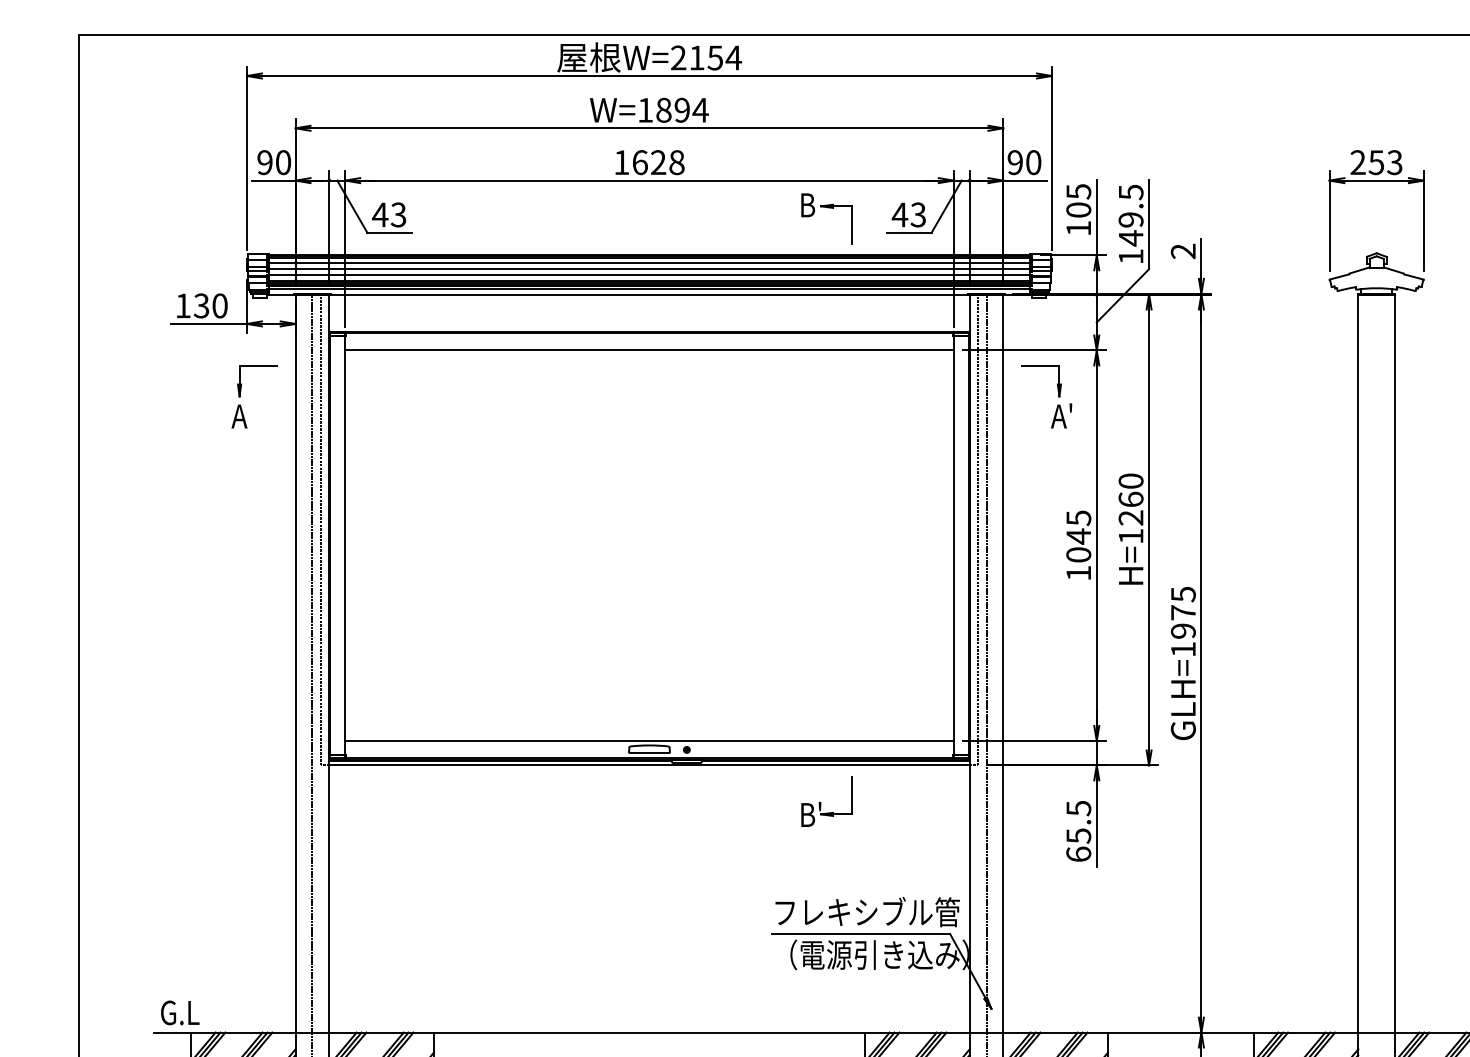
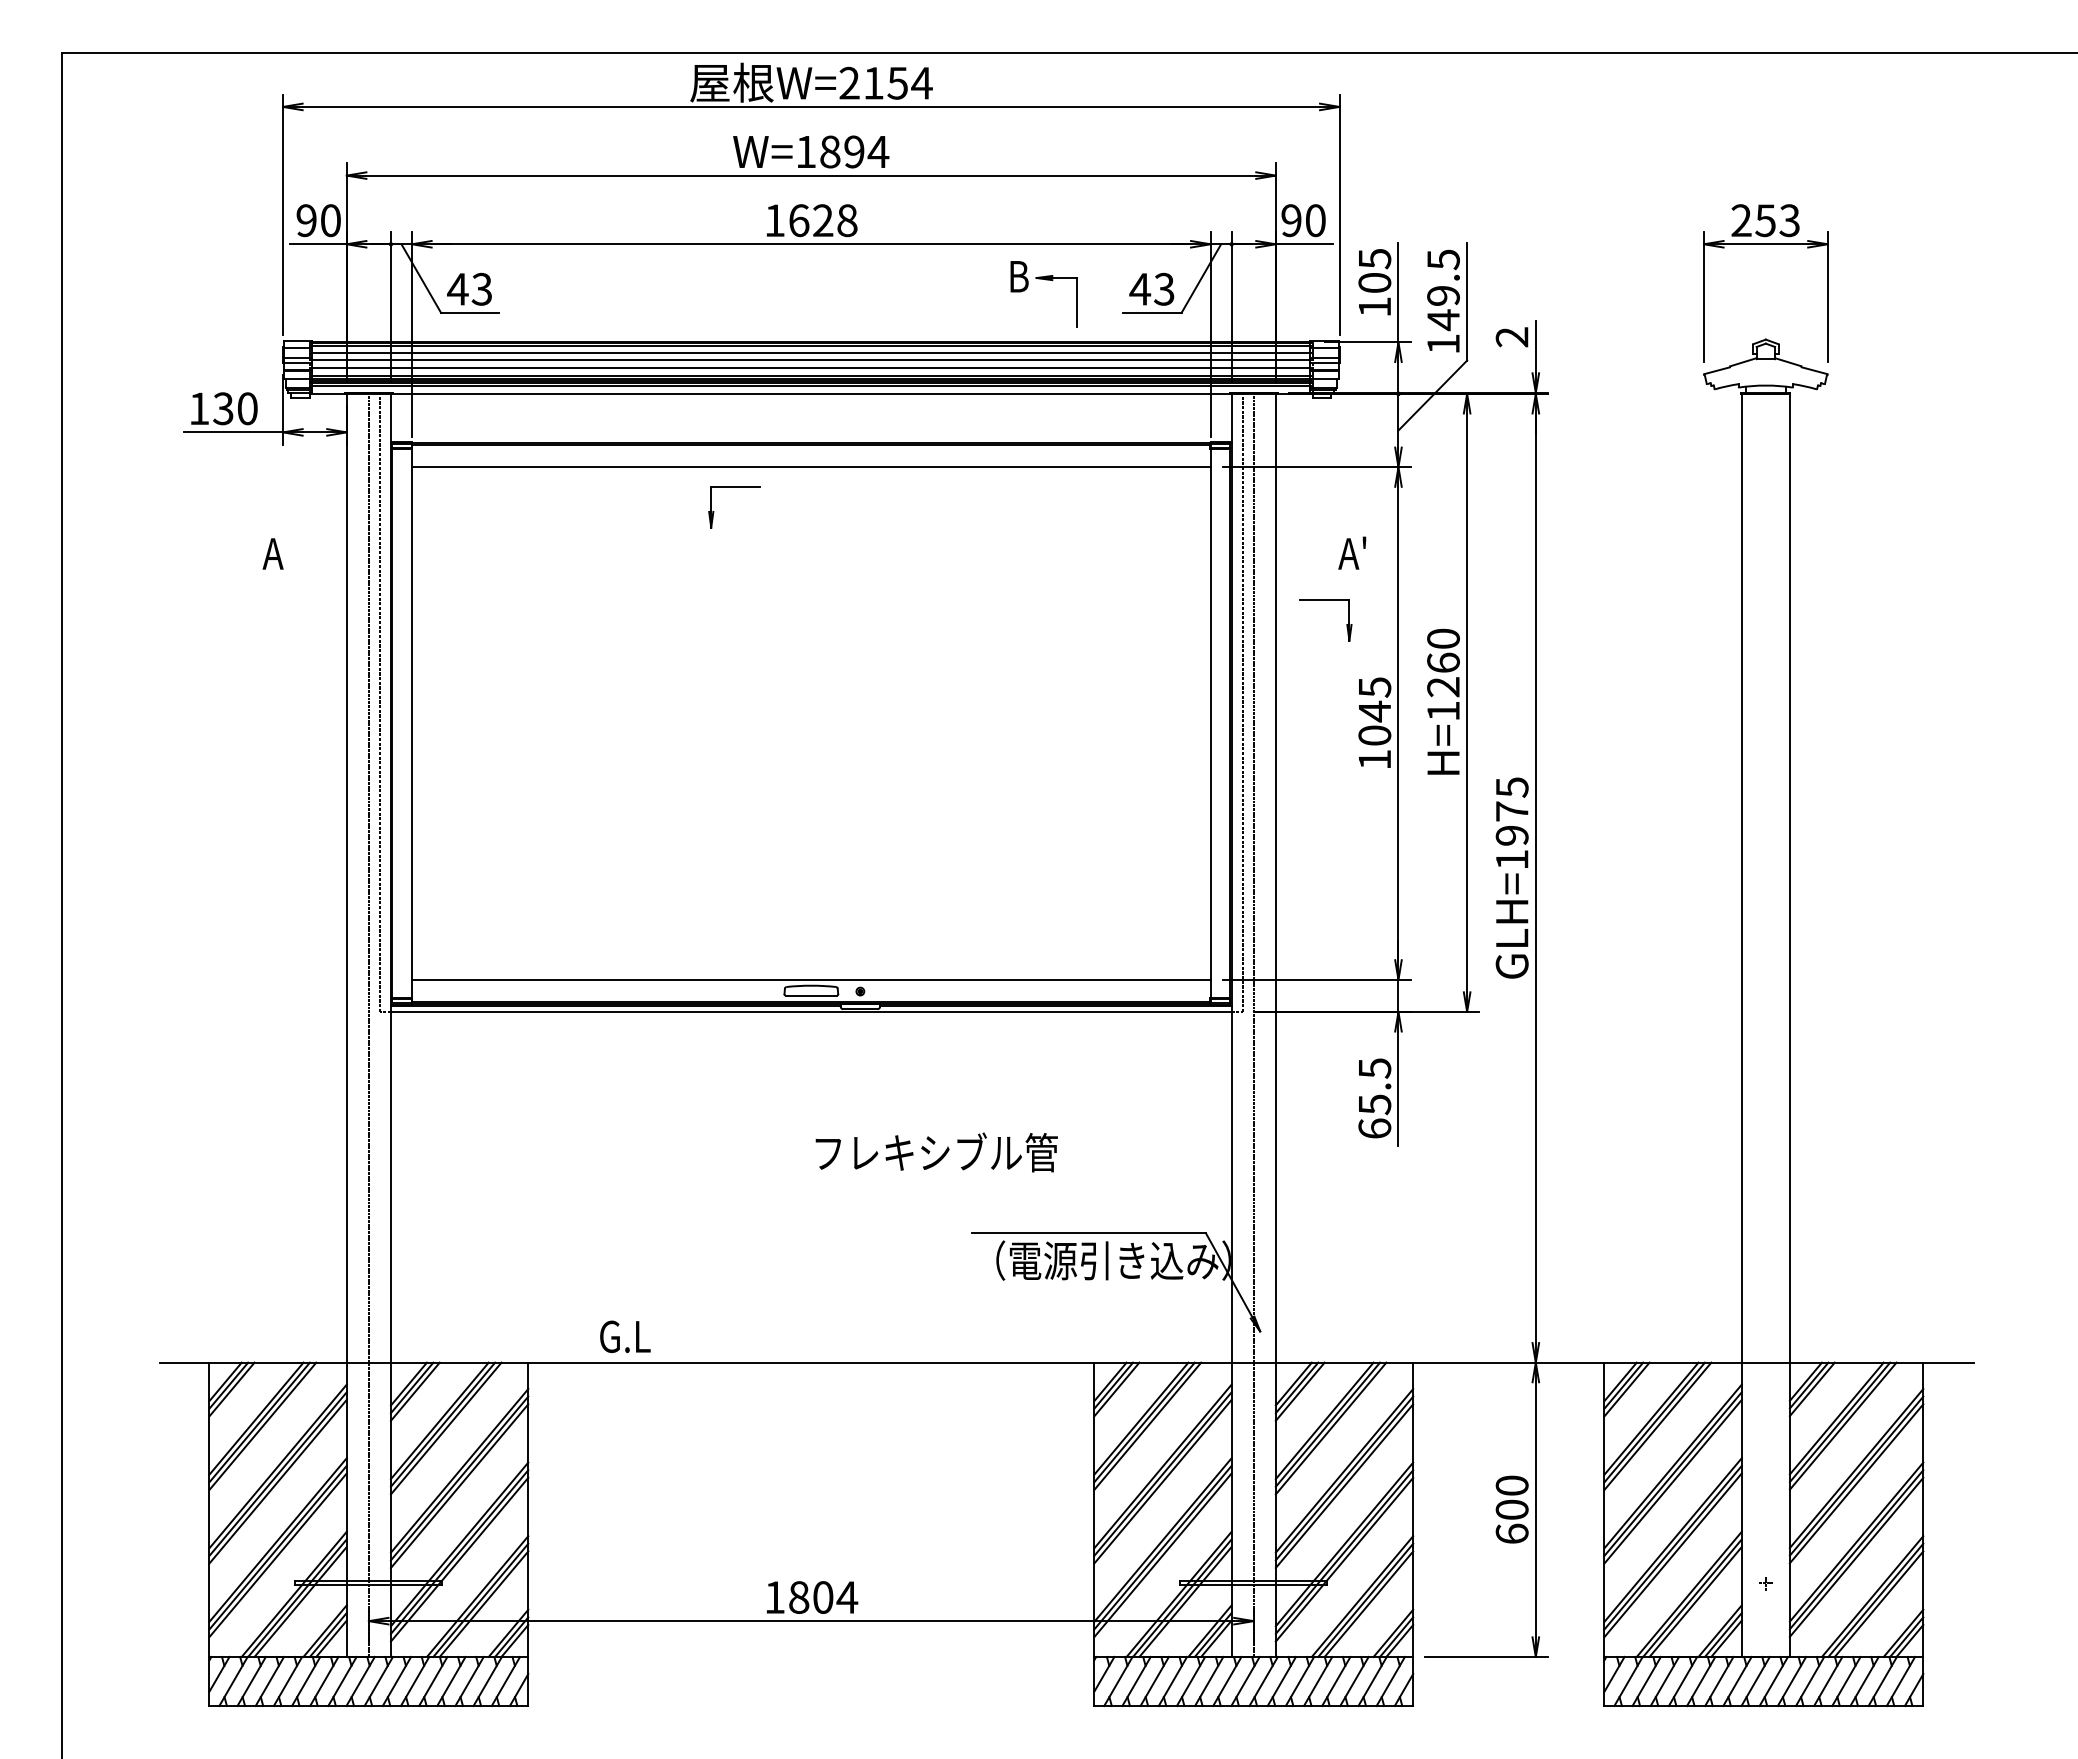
part: (257, 365) -> (734, 487), moved
part: (1041, 365) -> (1325, 600), moved
part: (821, 801) -> (1036, 1059), removed
text: (867, 912) -> (936, 1152), moved
text: (180, 1012) -> (625, 1336), moved

